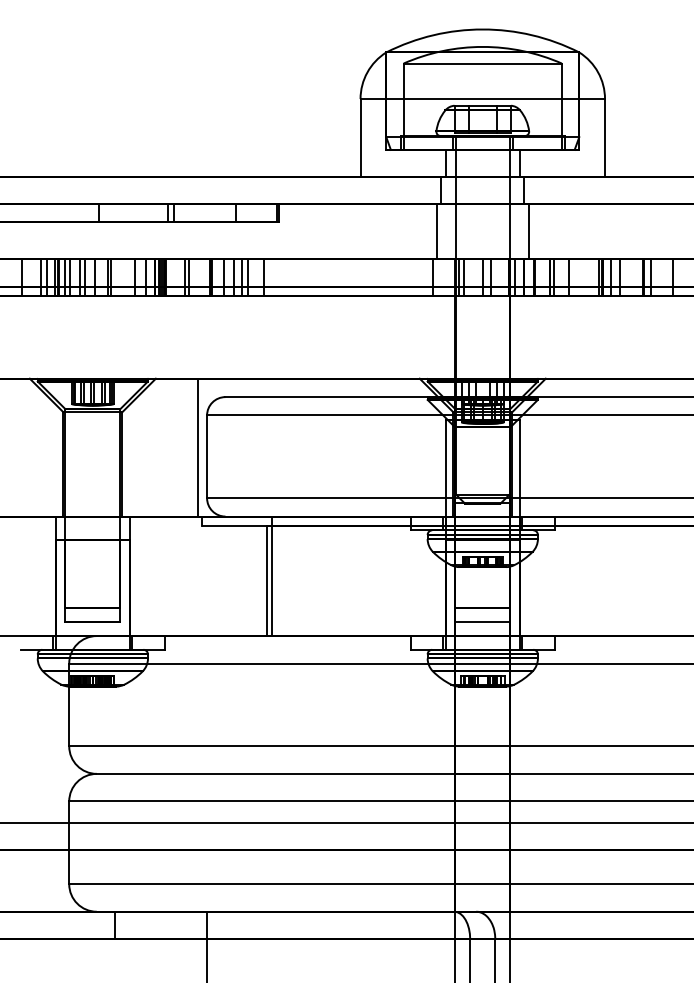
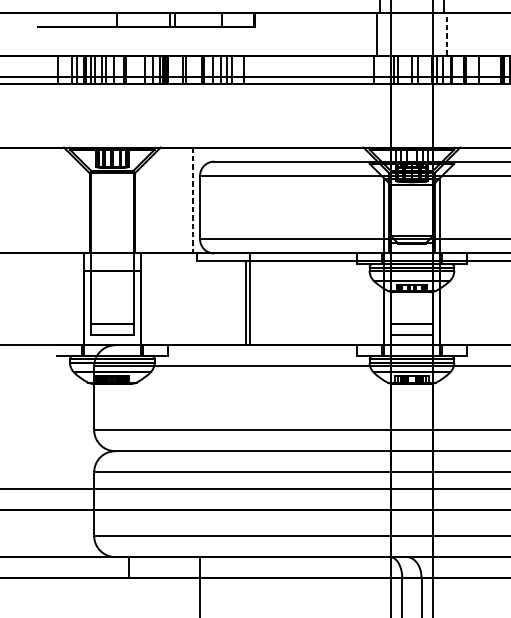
line: (528, 231) -> (447, 34), solid -> dashed
line: (197, 447) -> (192, 200), solid -> dashed

